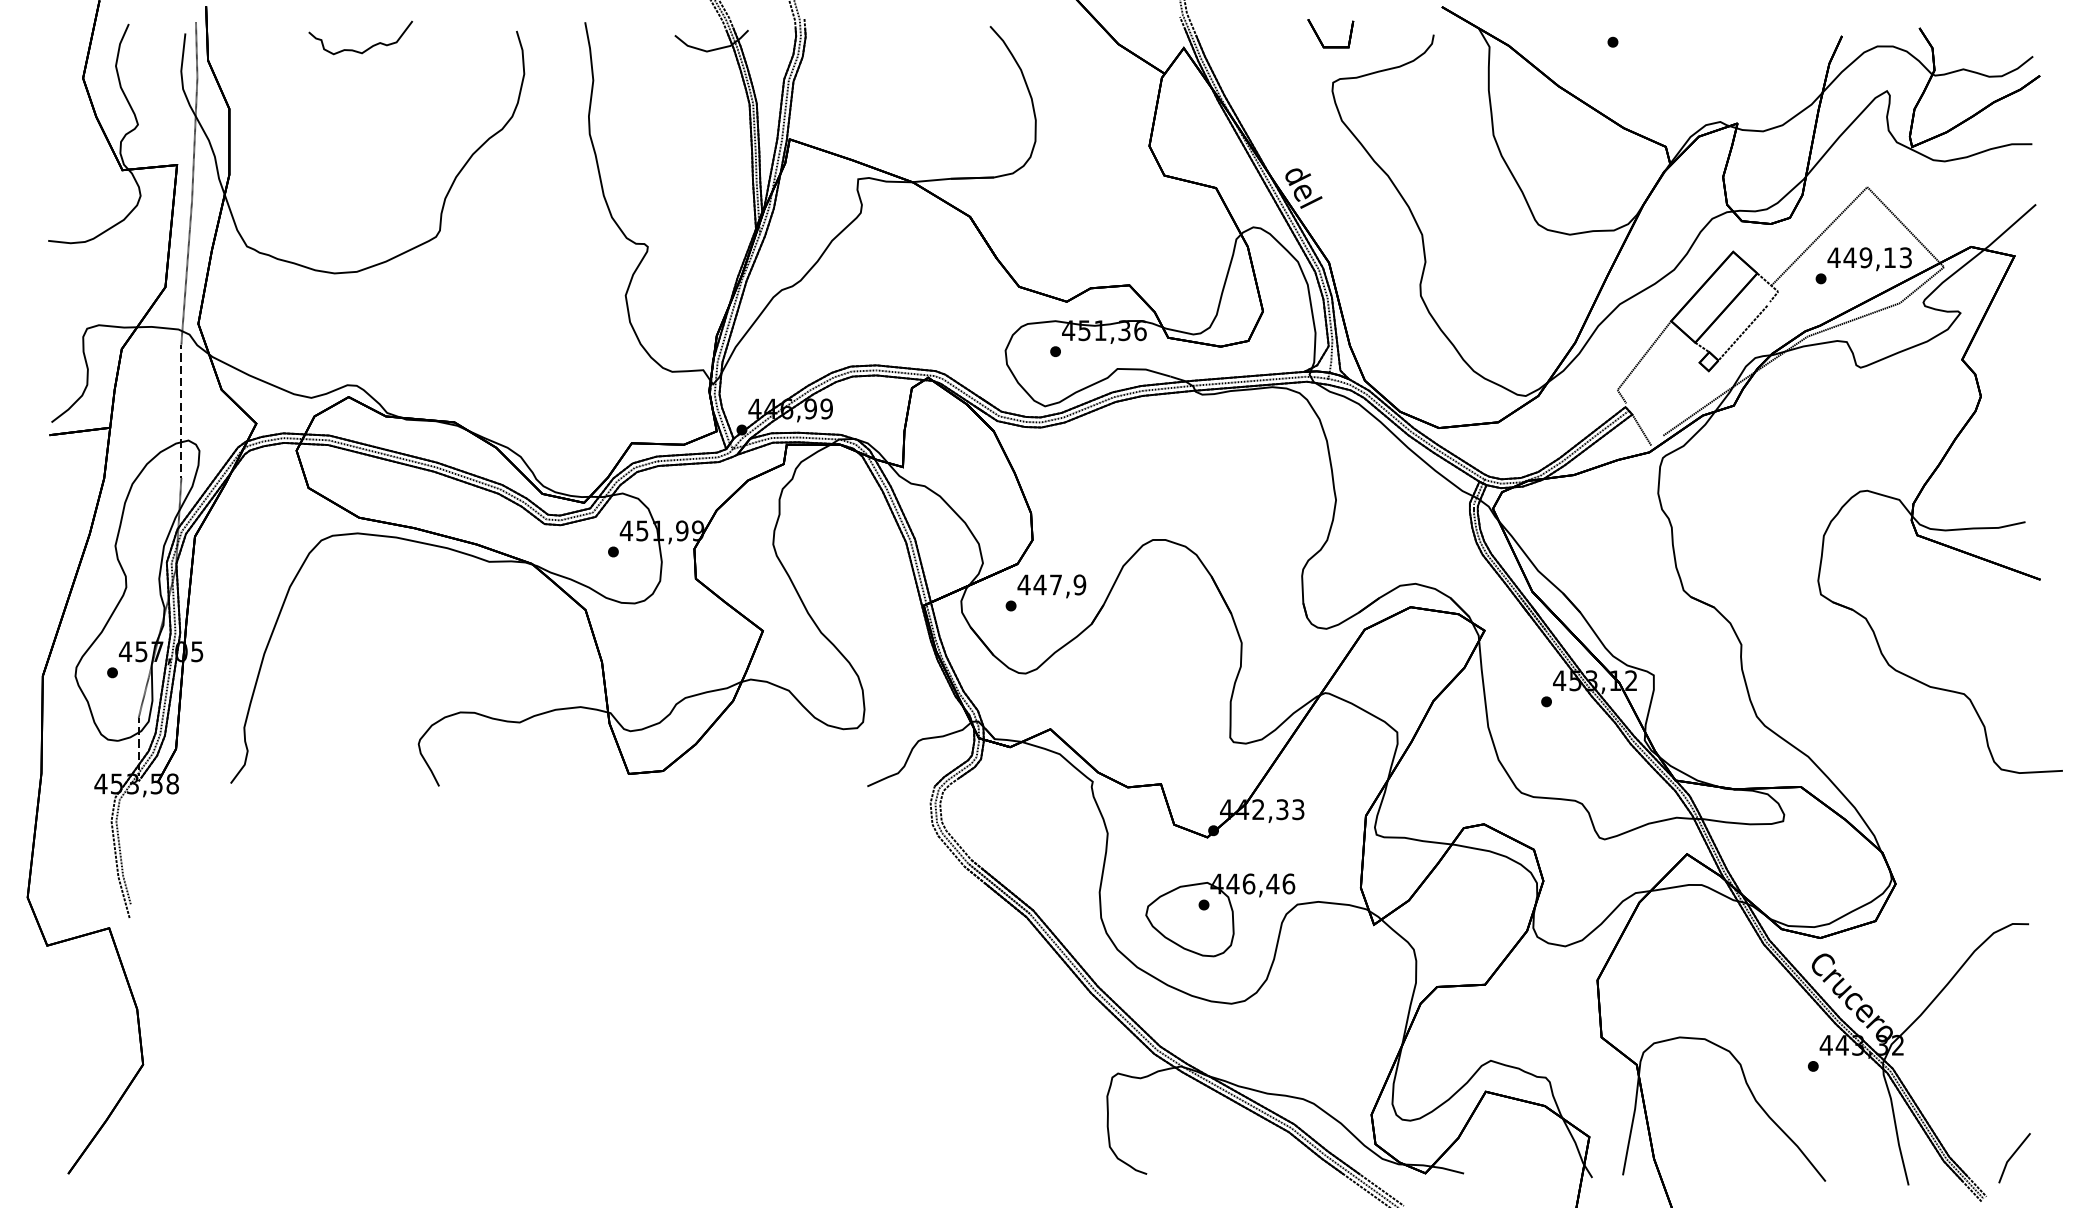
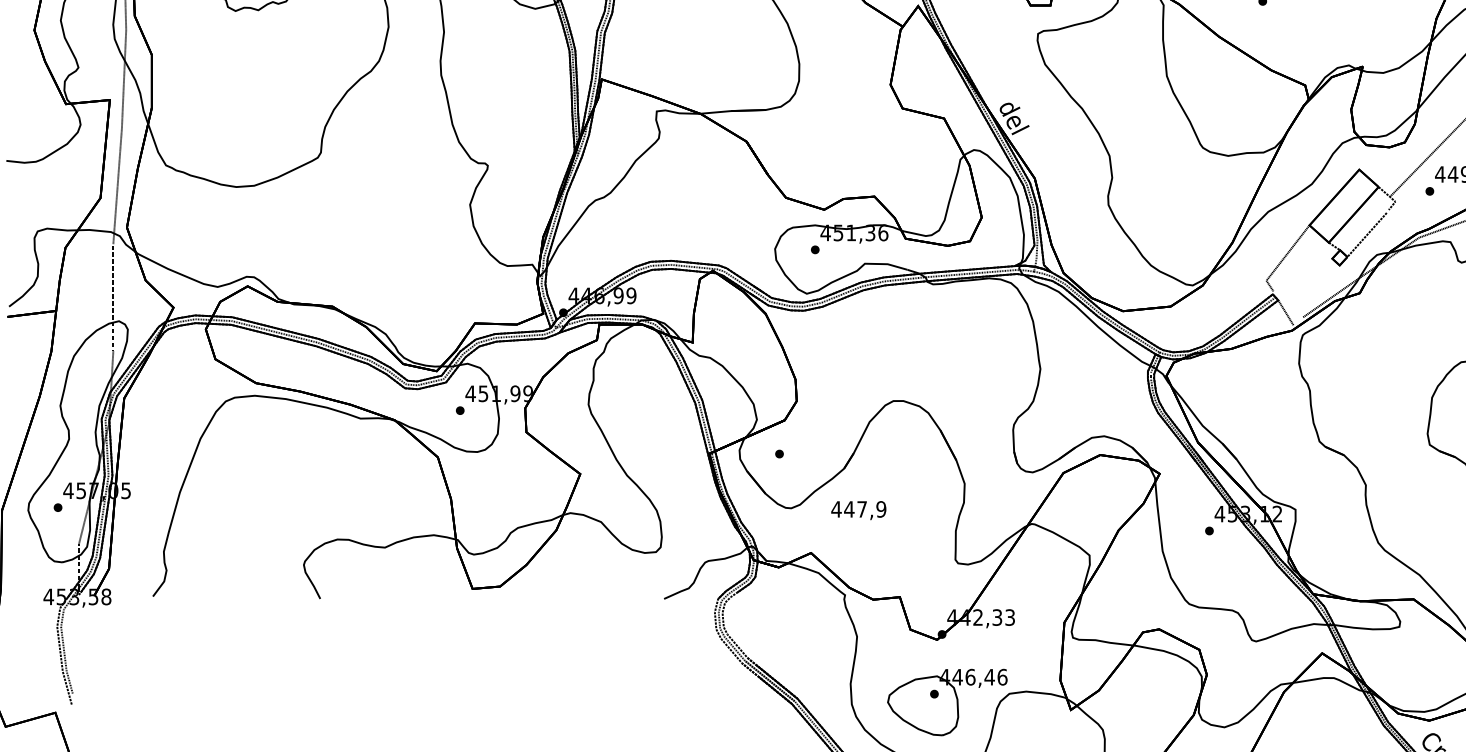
text: (1051, 586) -> (858, 510), moved

